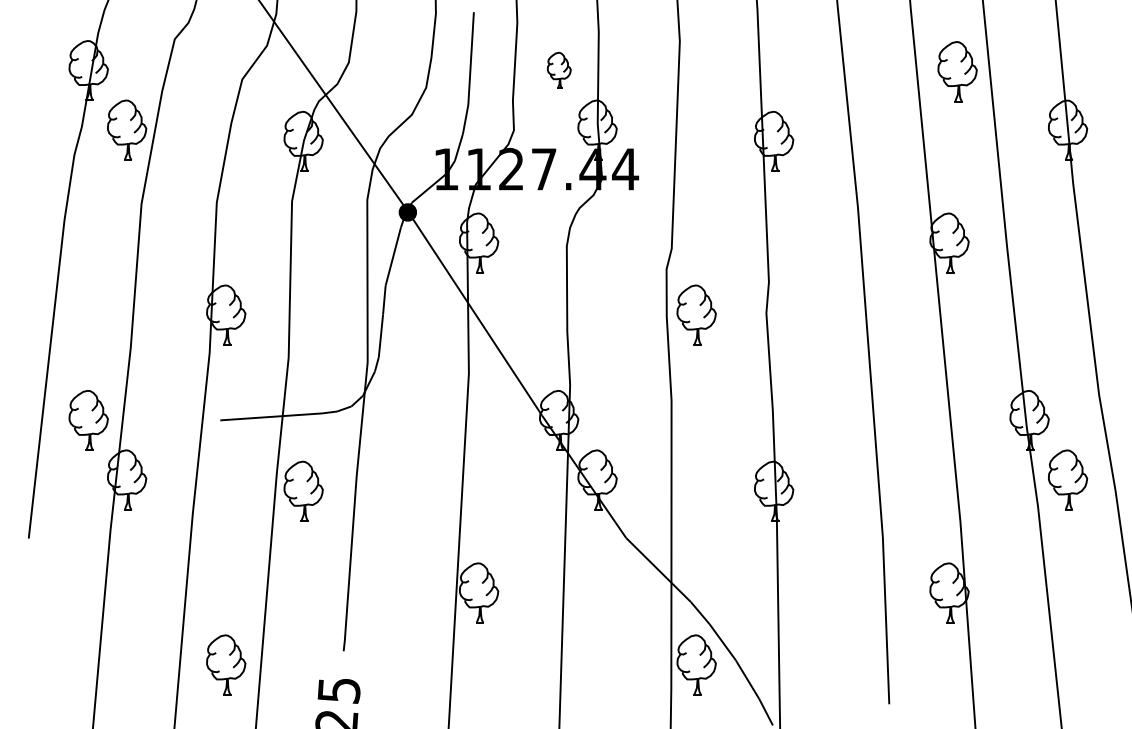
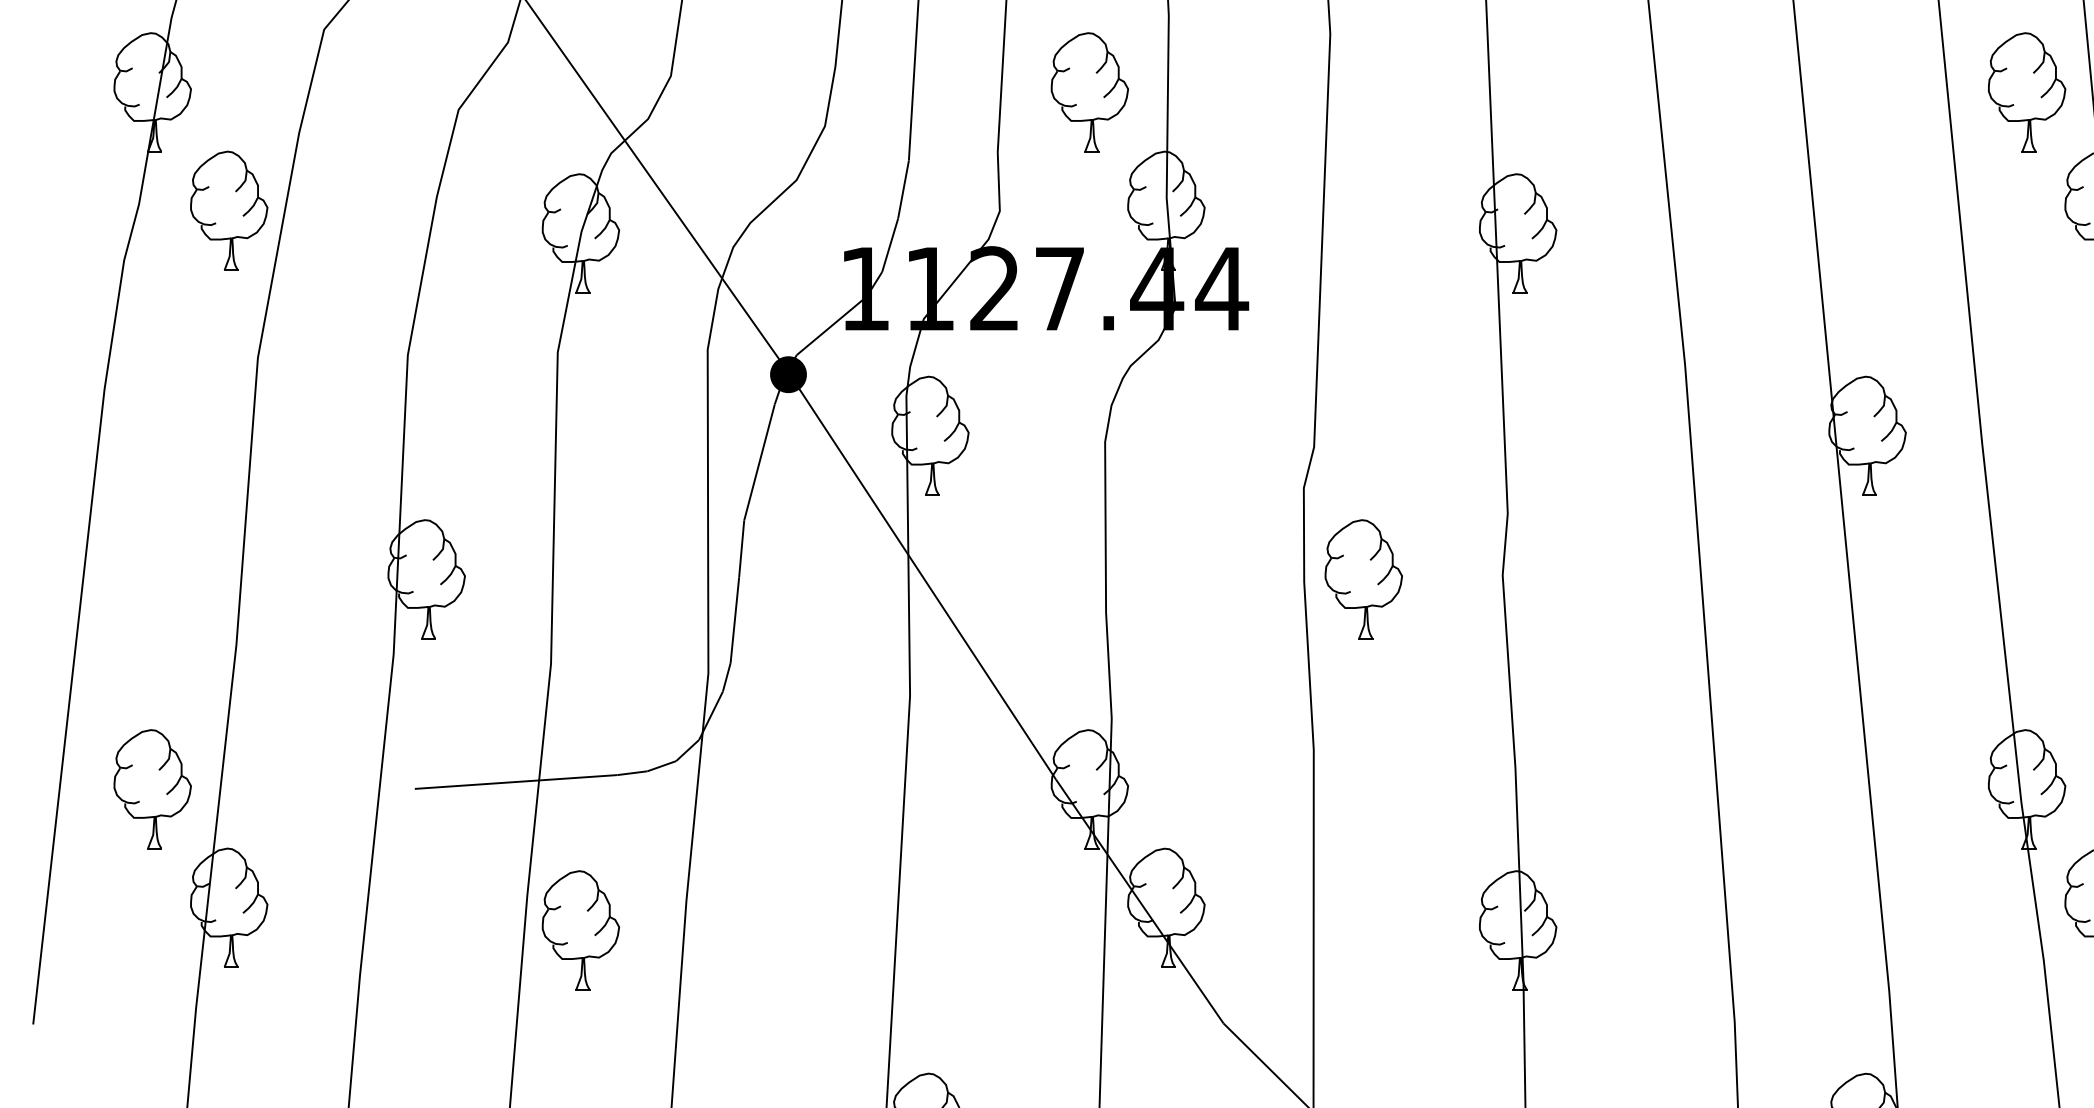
part: (559, 70) -> (1090, 91), size x1.67
part: (957, 71) -> (2026, 91), moved

